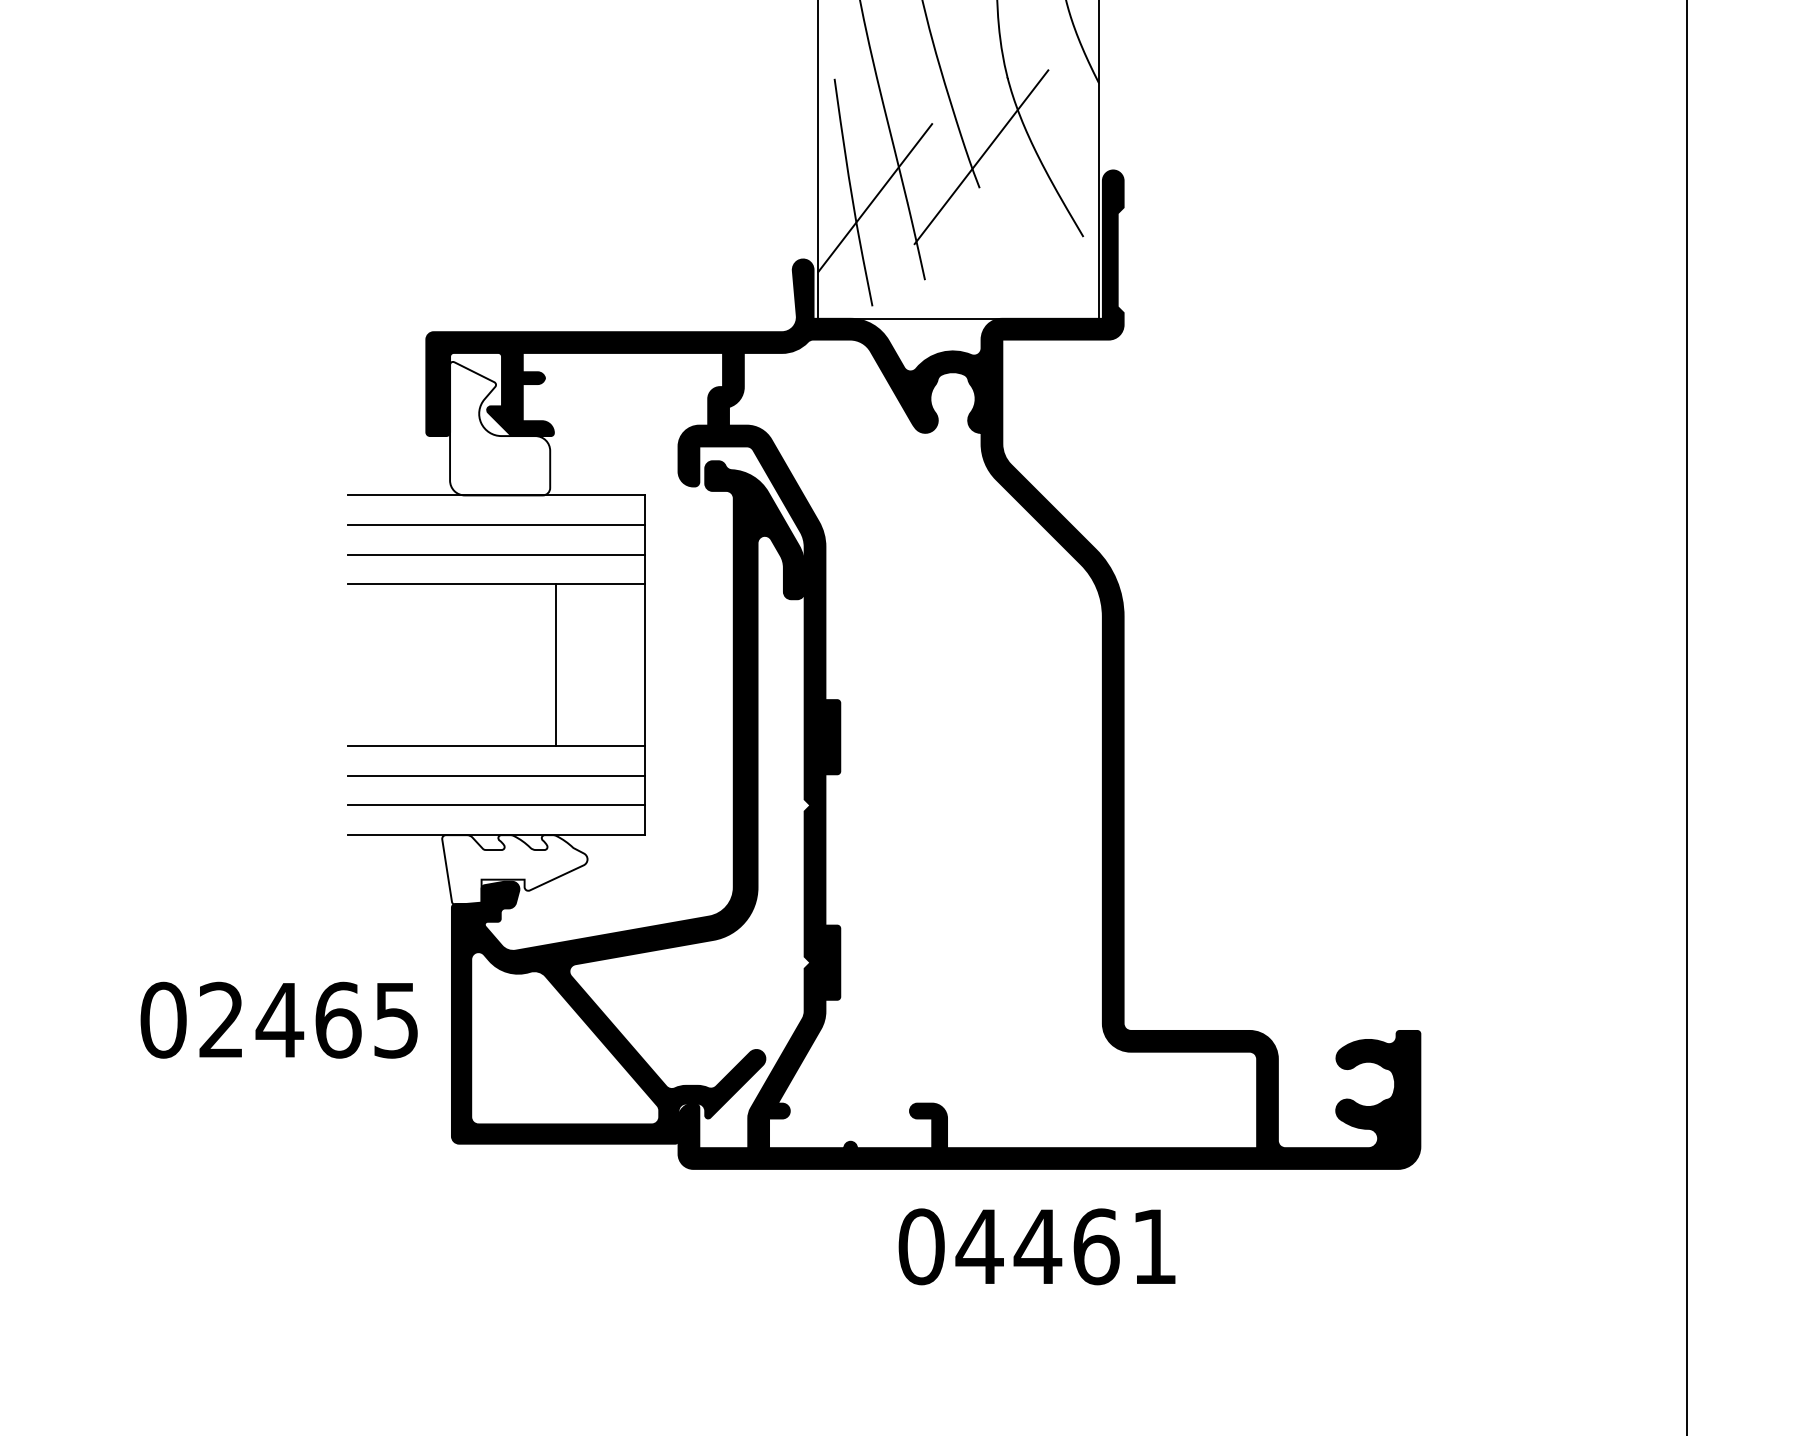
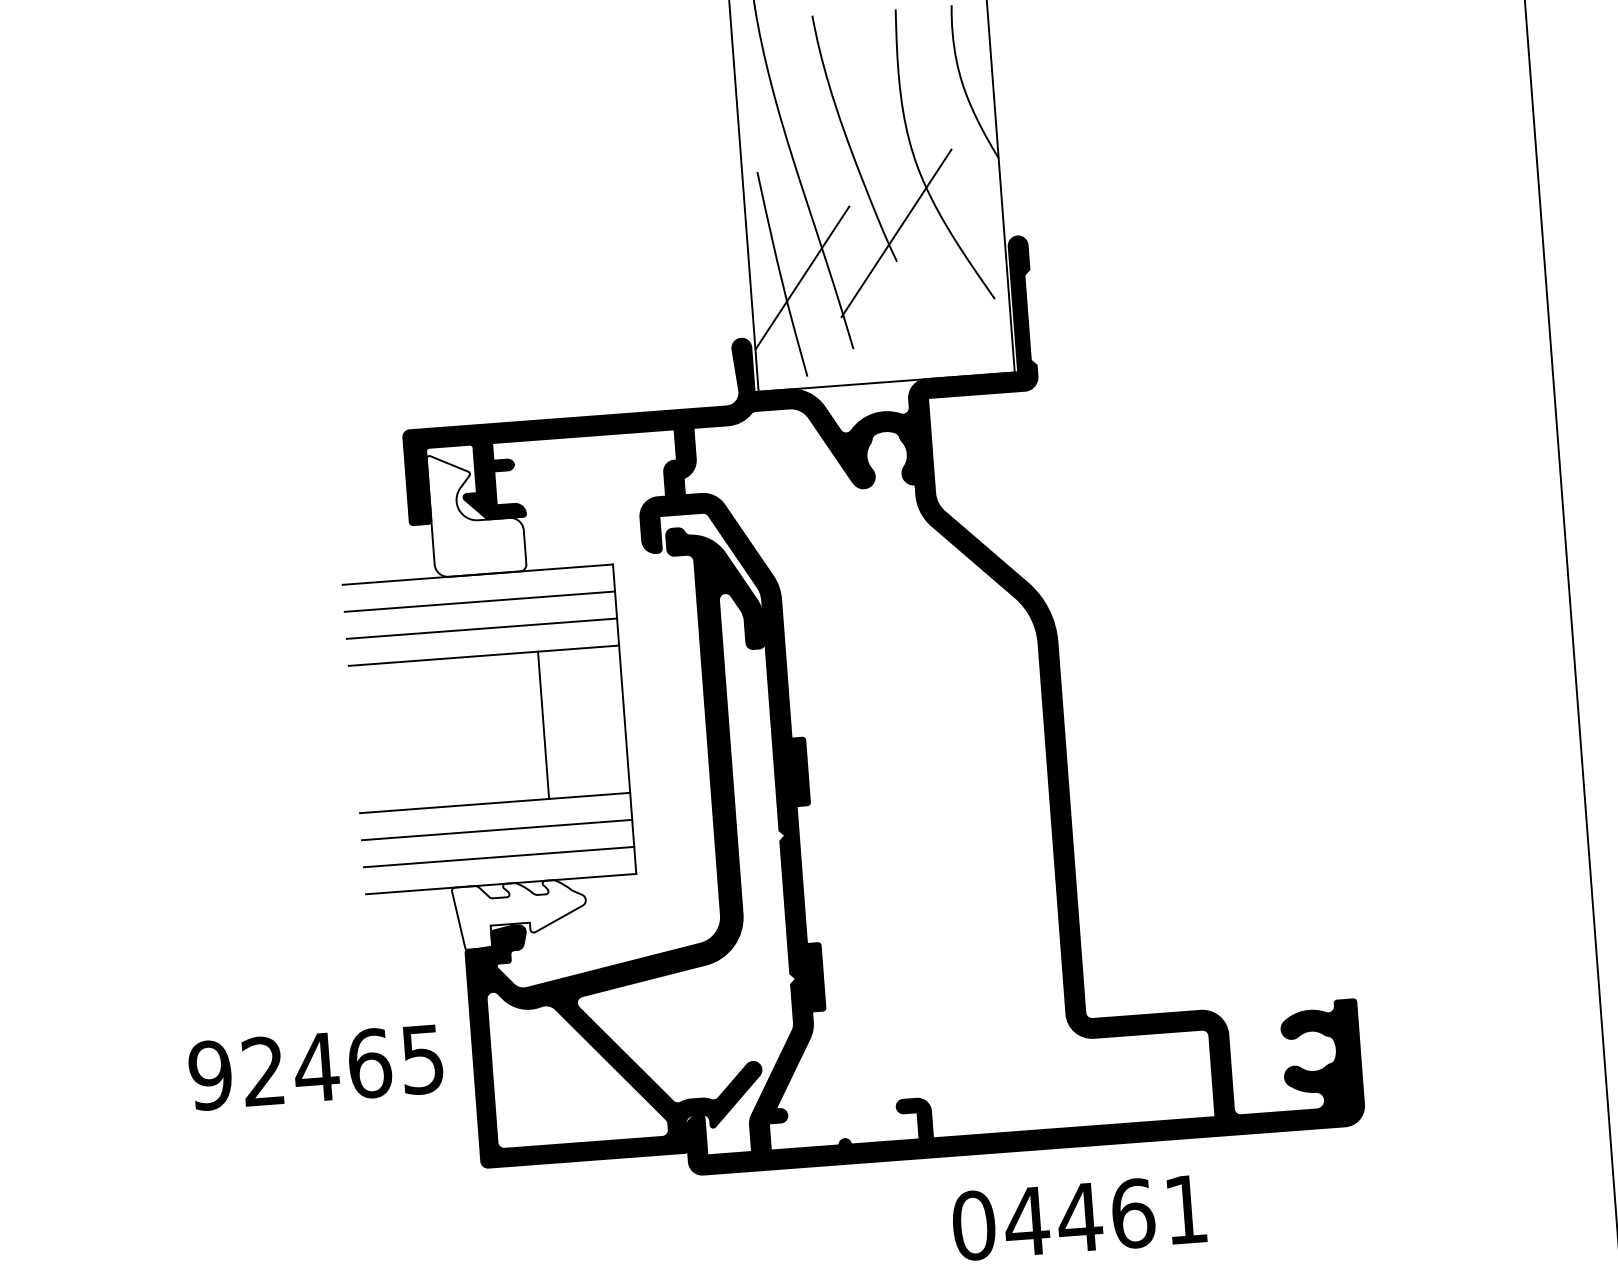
text: (163, 1020) -> (210, 1075), 02465 -> 92465
text: (1036, 1246) -> (1078, 1217), moved

